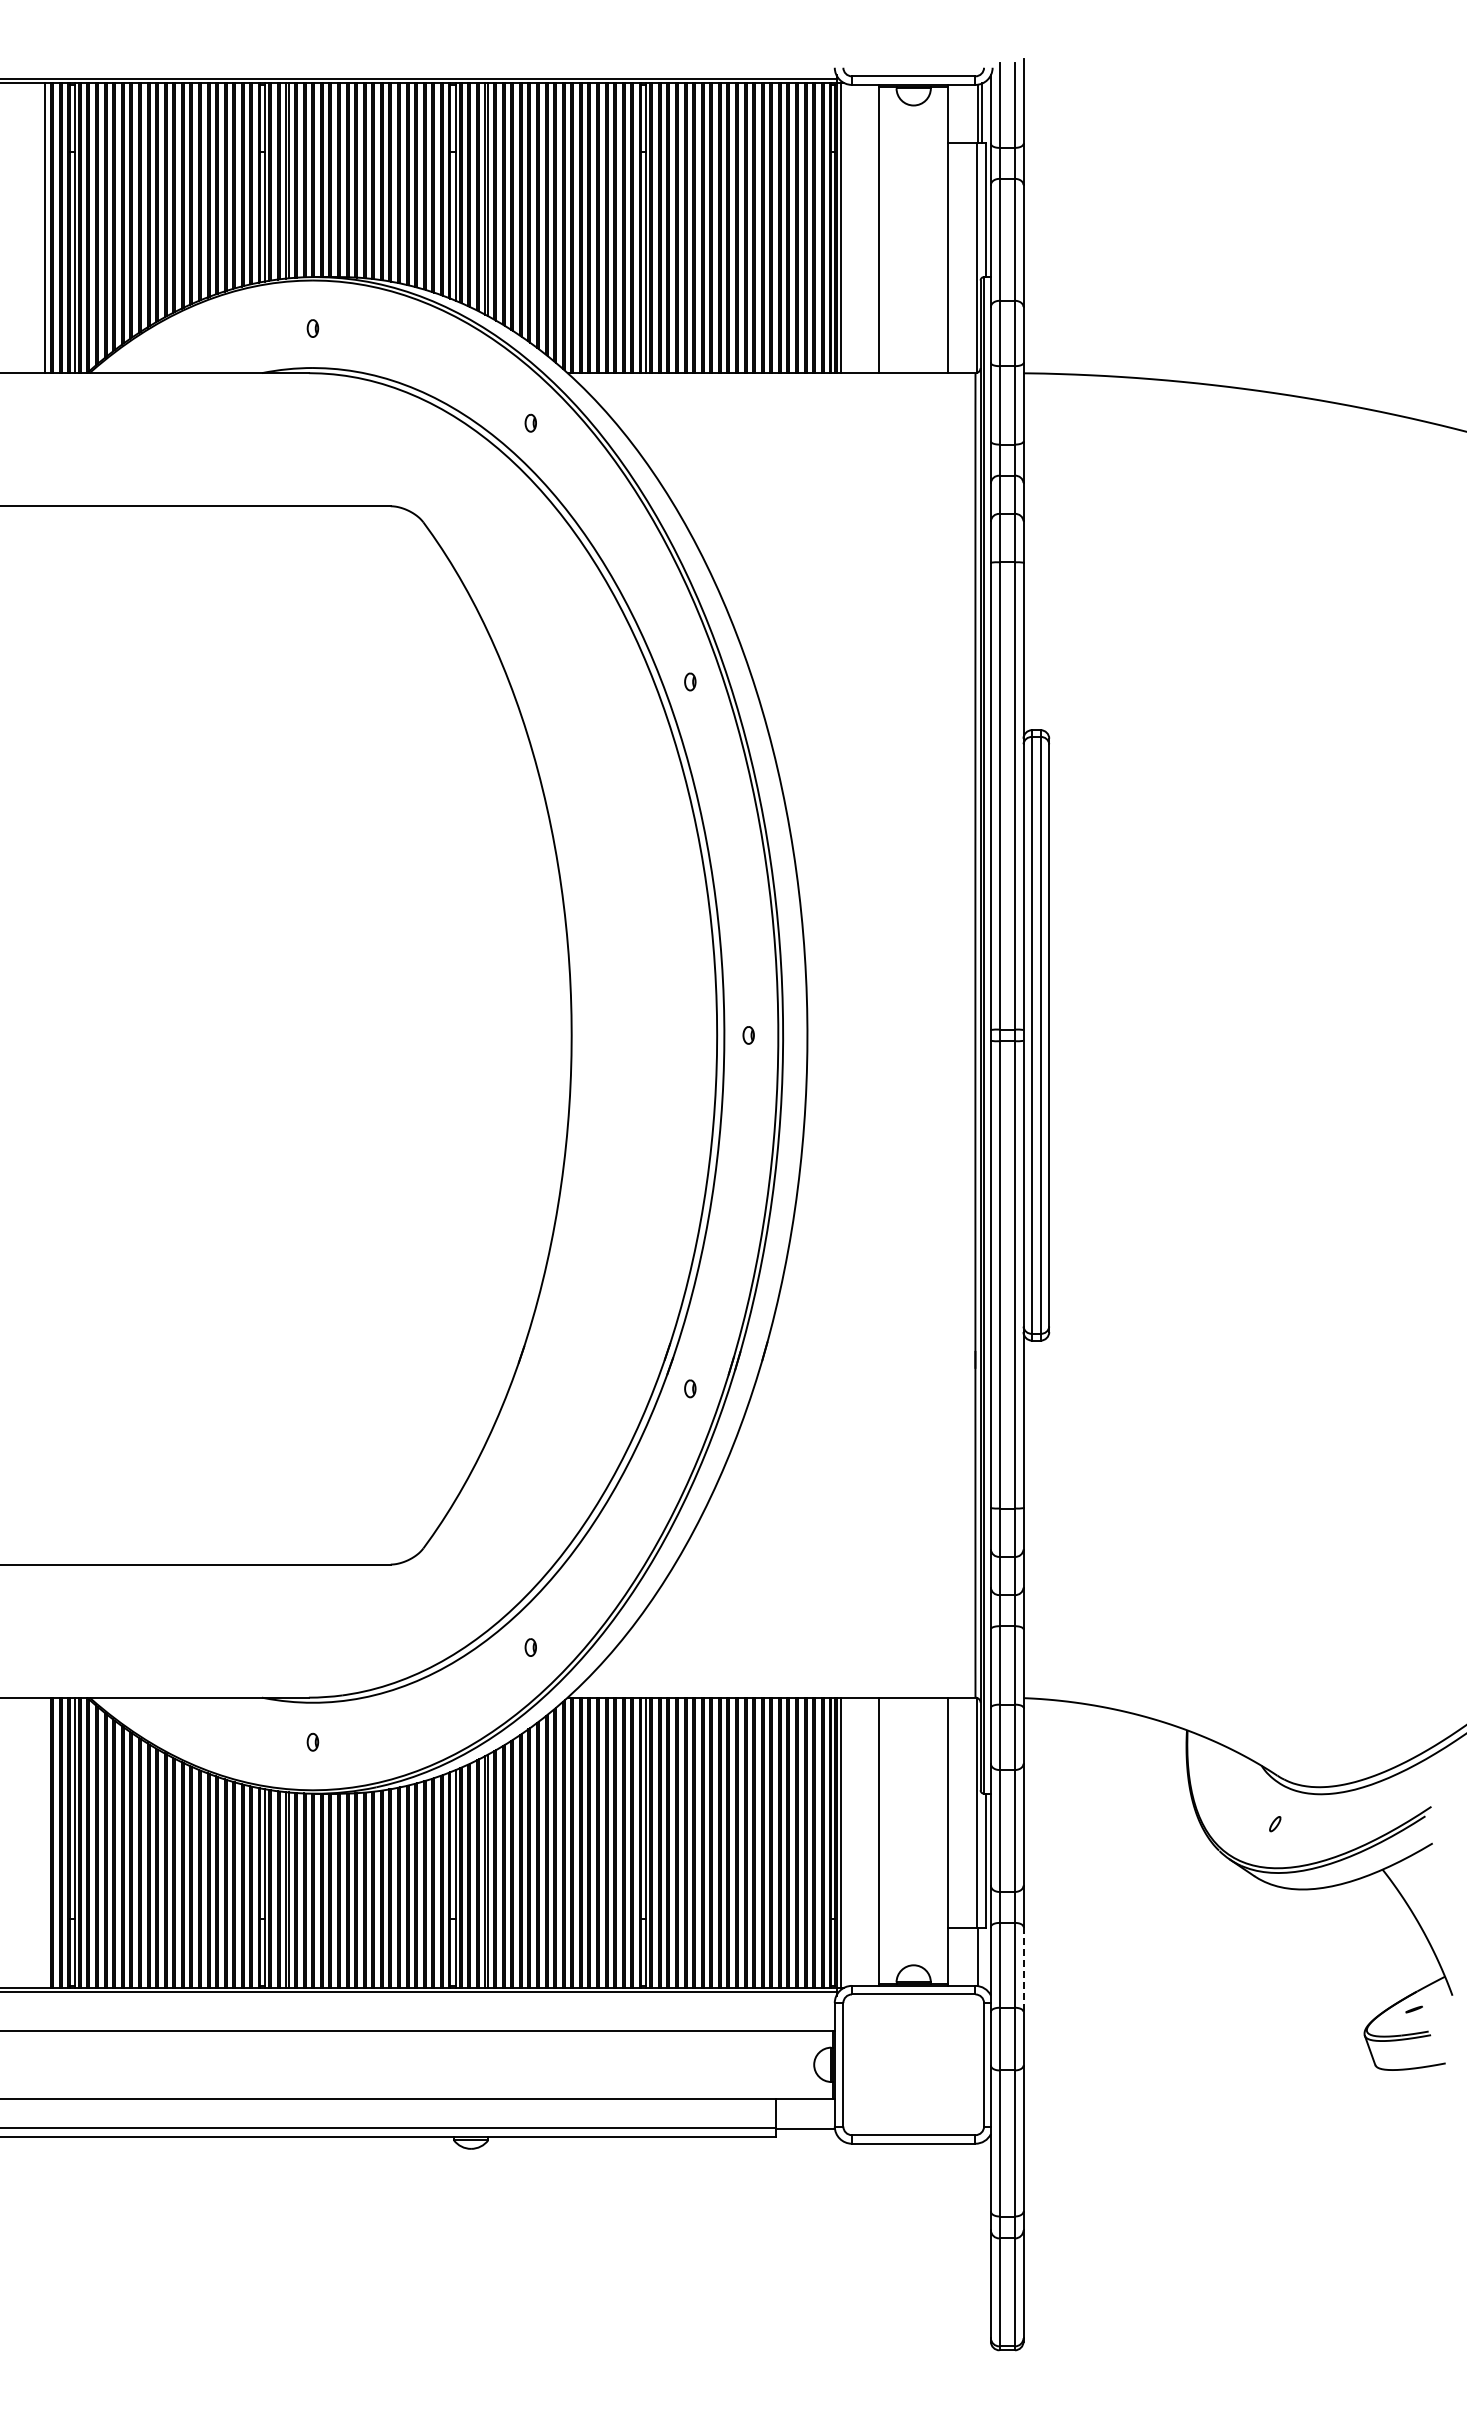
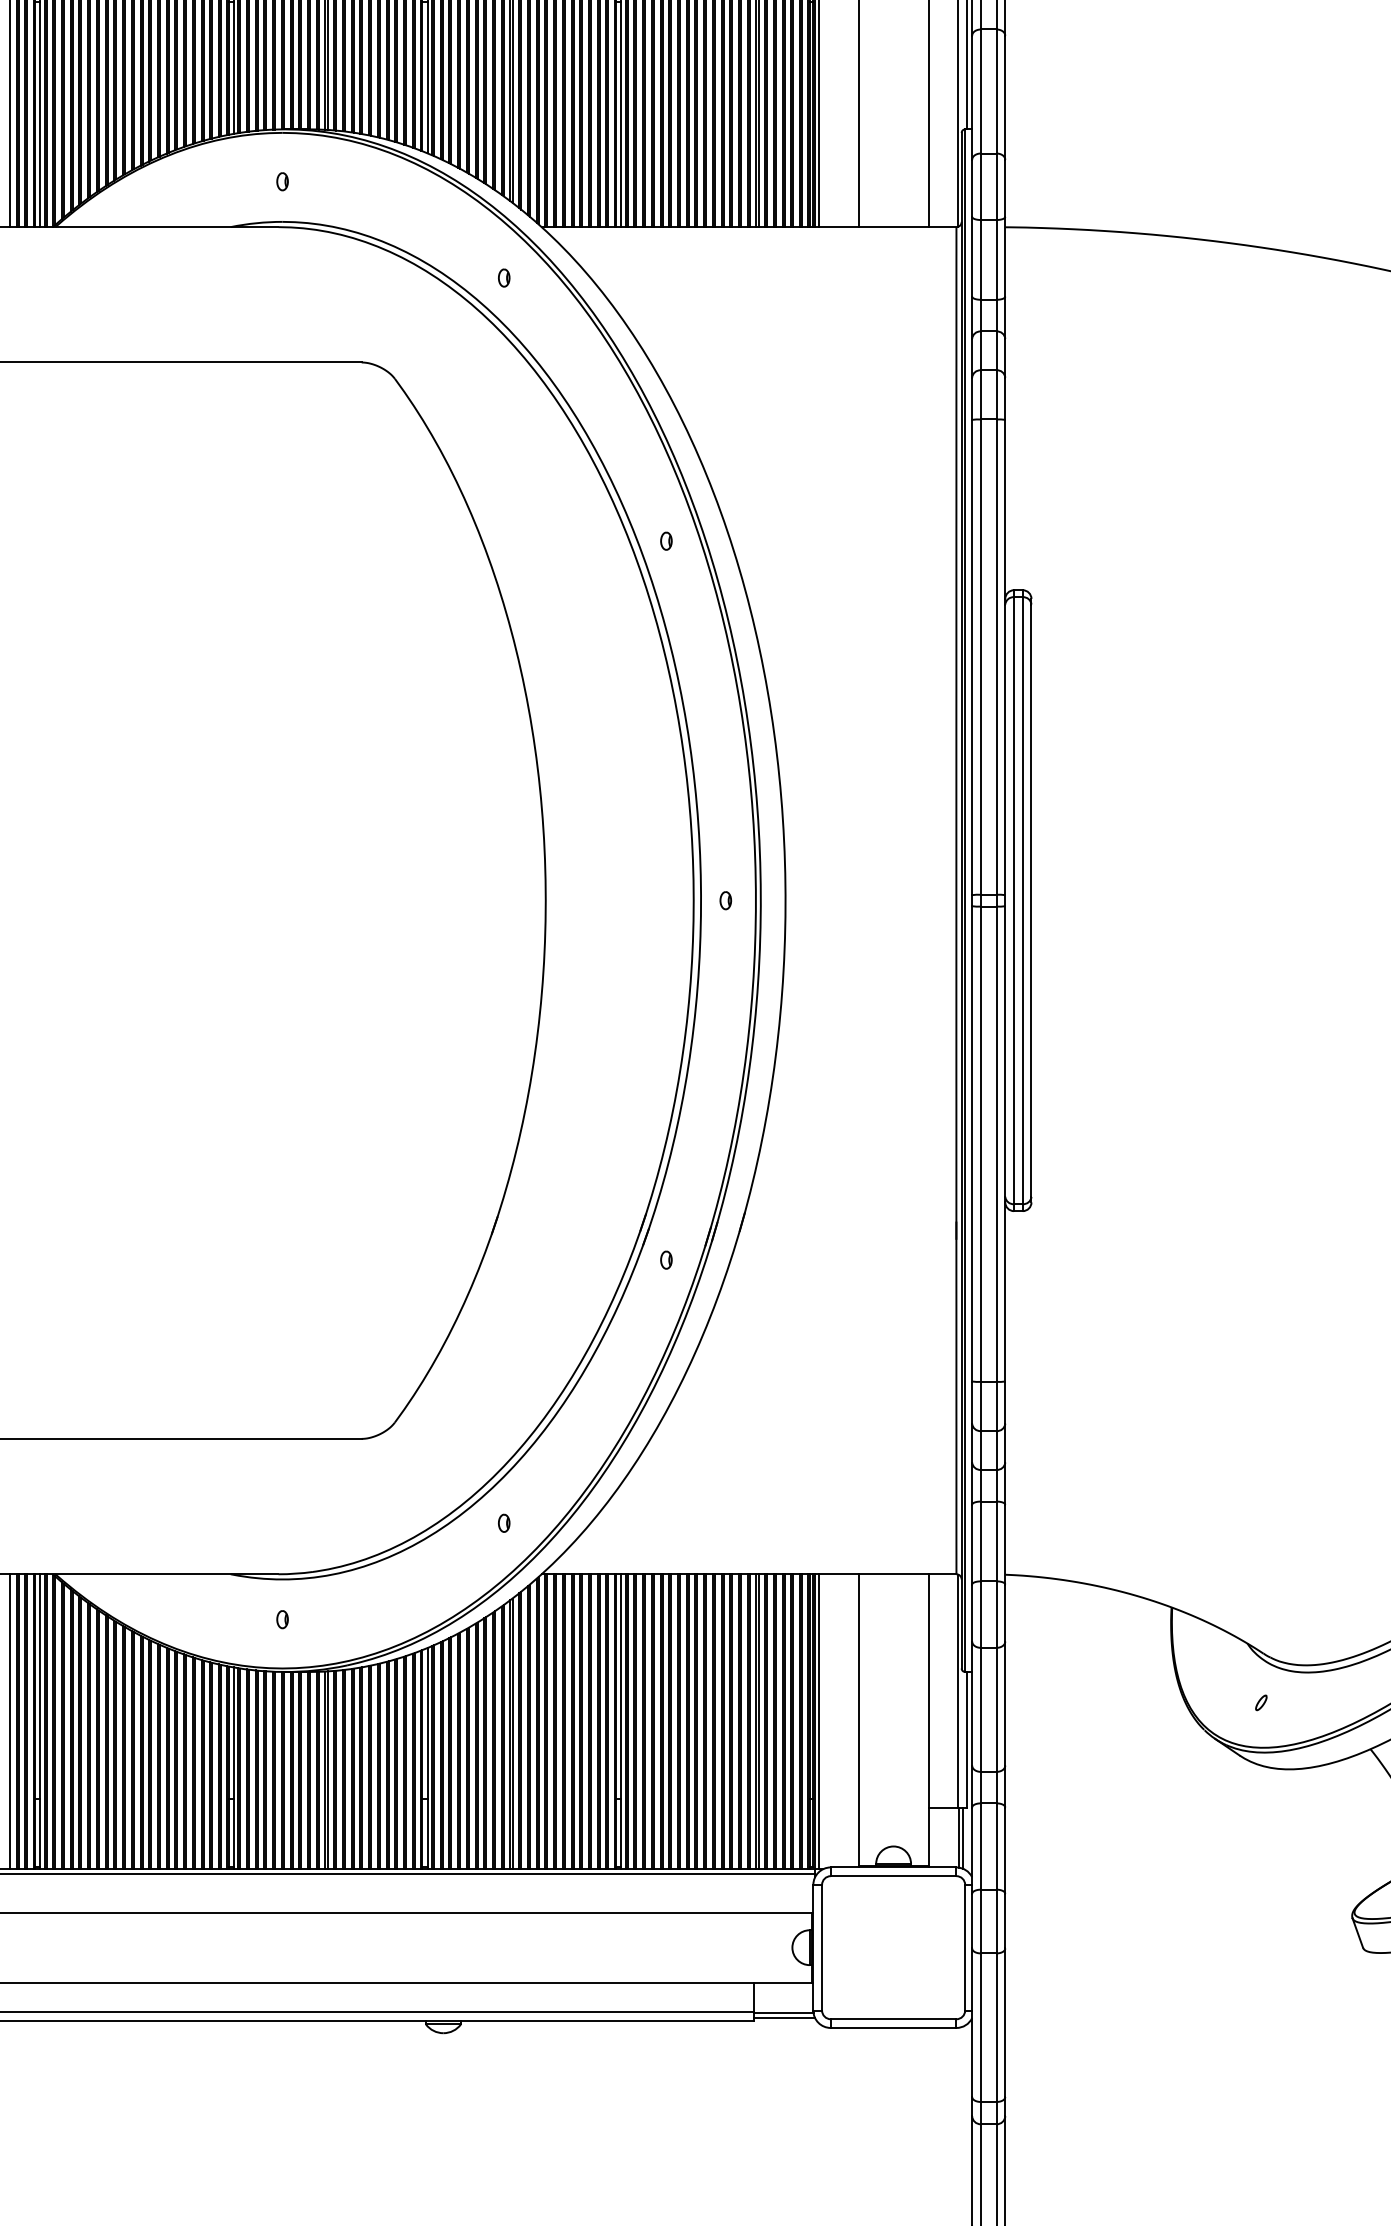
line: (44, 1842) -> (9, 1721), added
line: (982, 1957) -> (963, 1838), added
line: (1023, 1969) -> (1005, 1850), dashed -> solid
line: (806, 2133) -> (784, 2017), added

